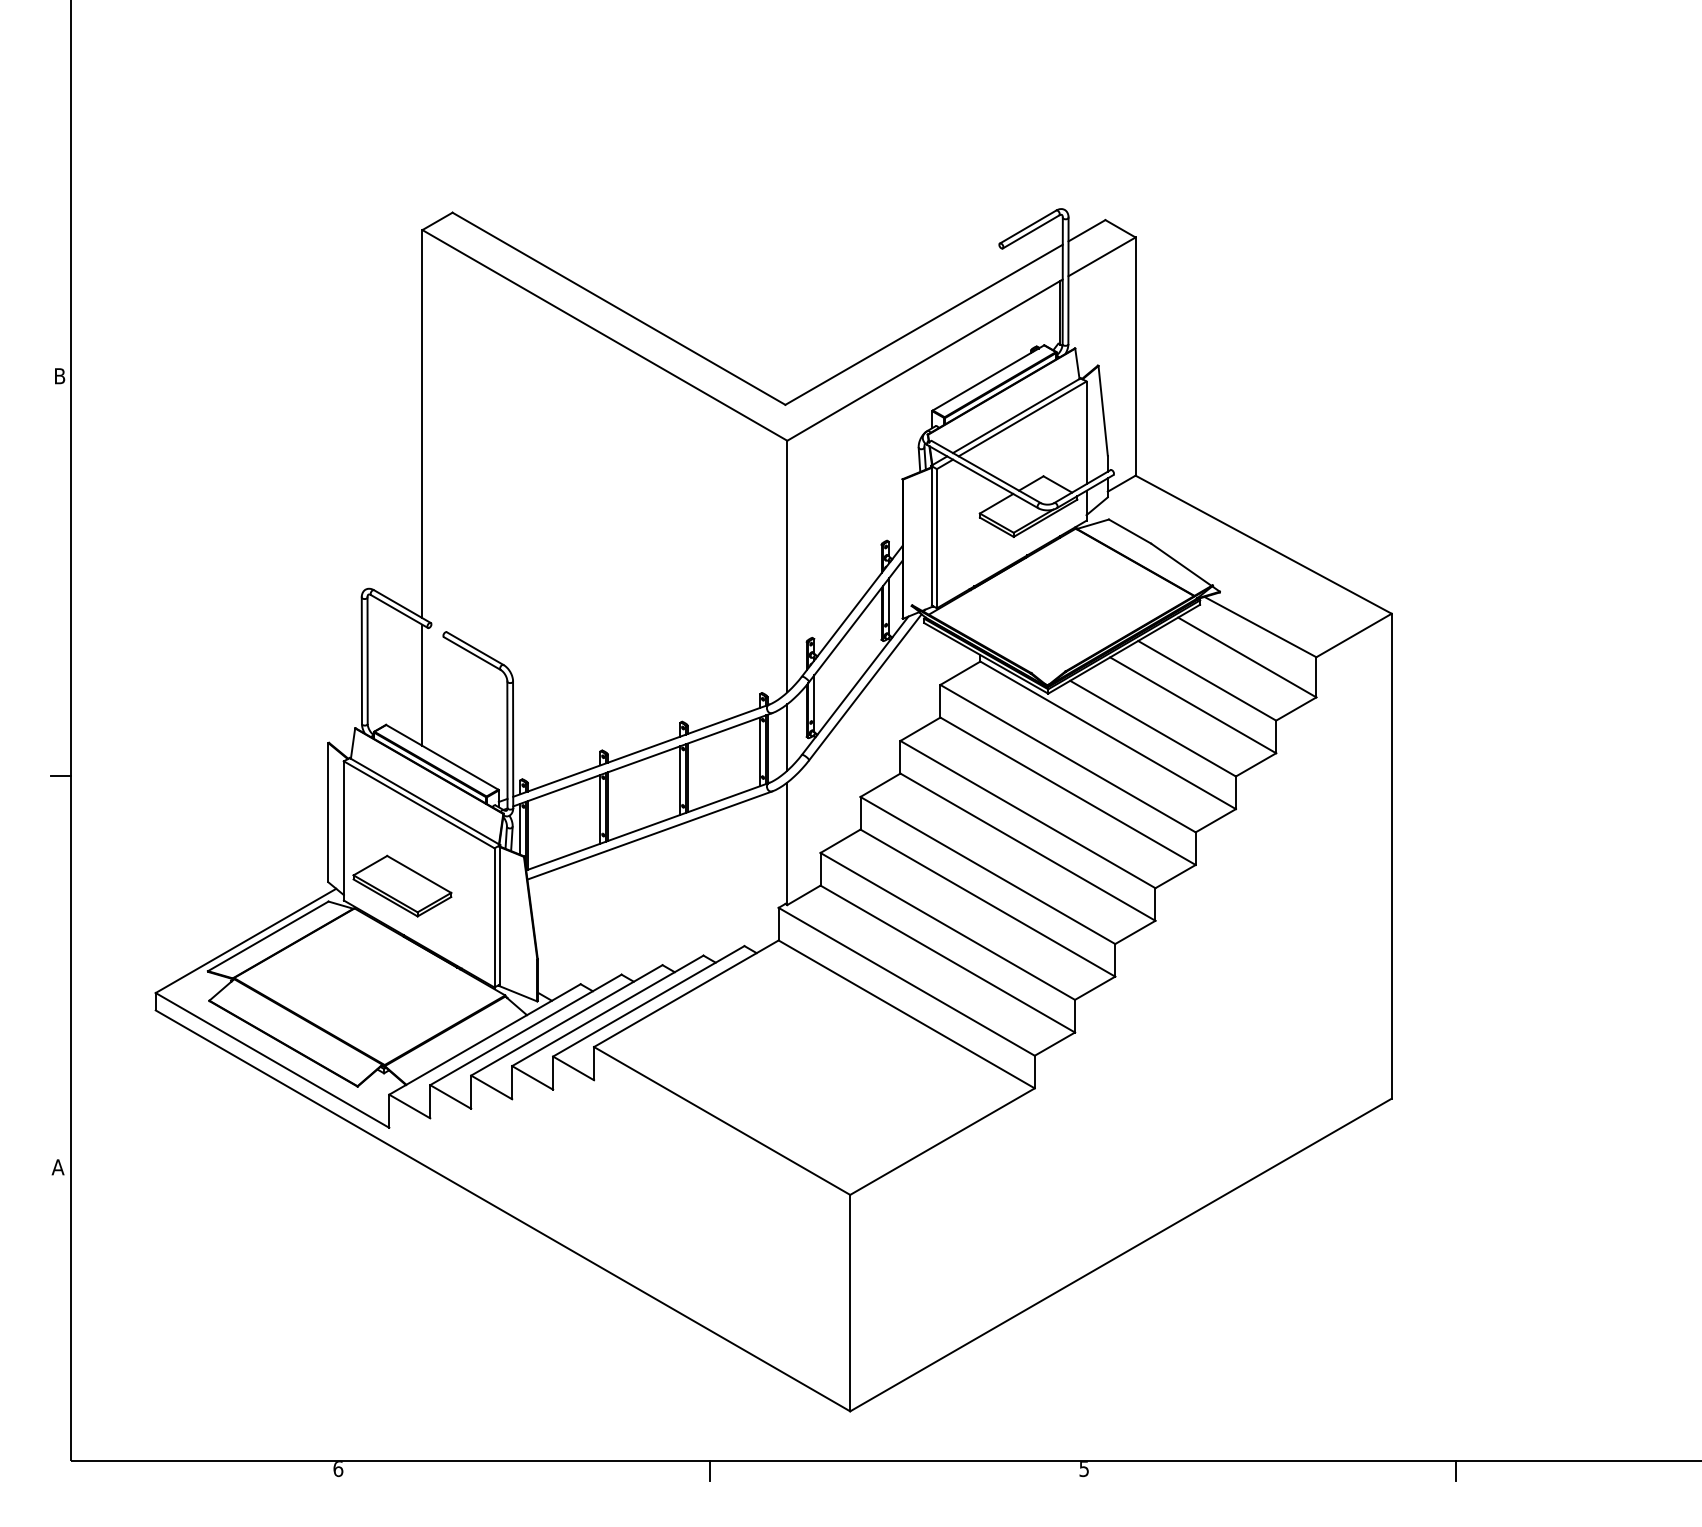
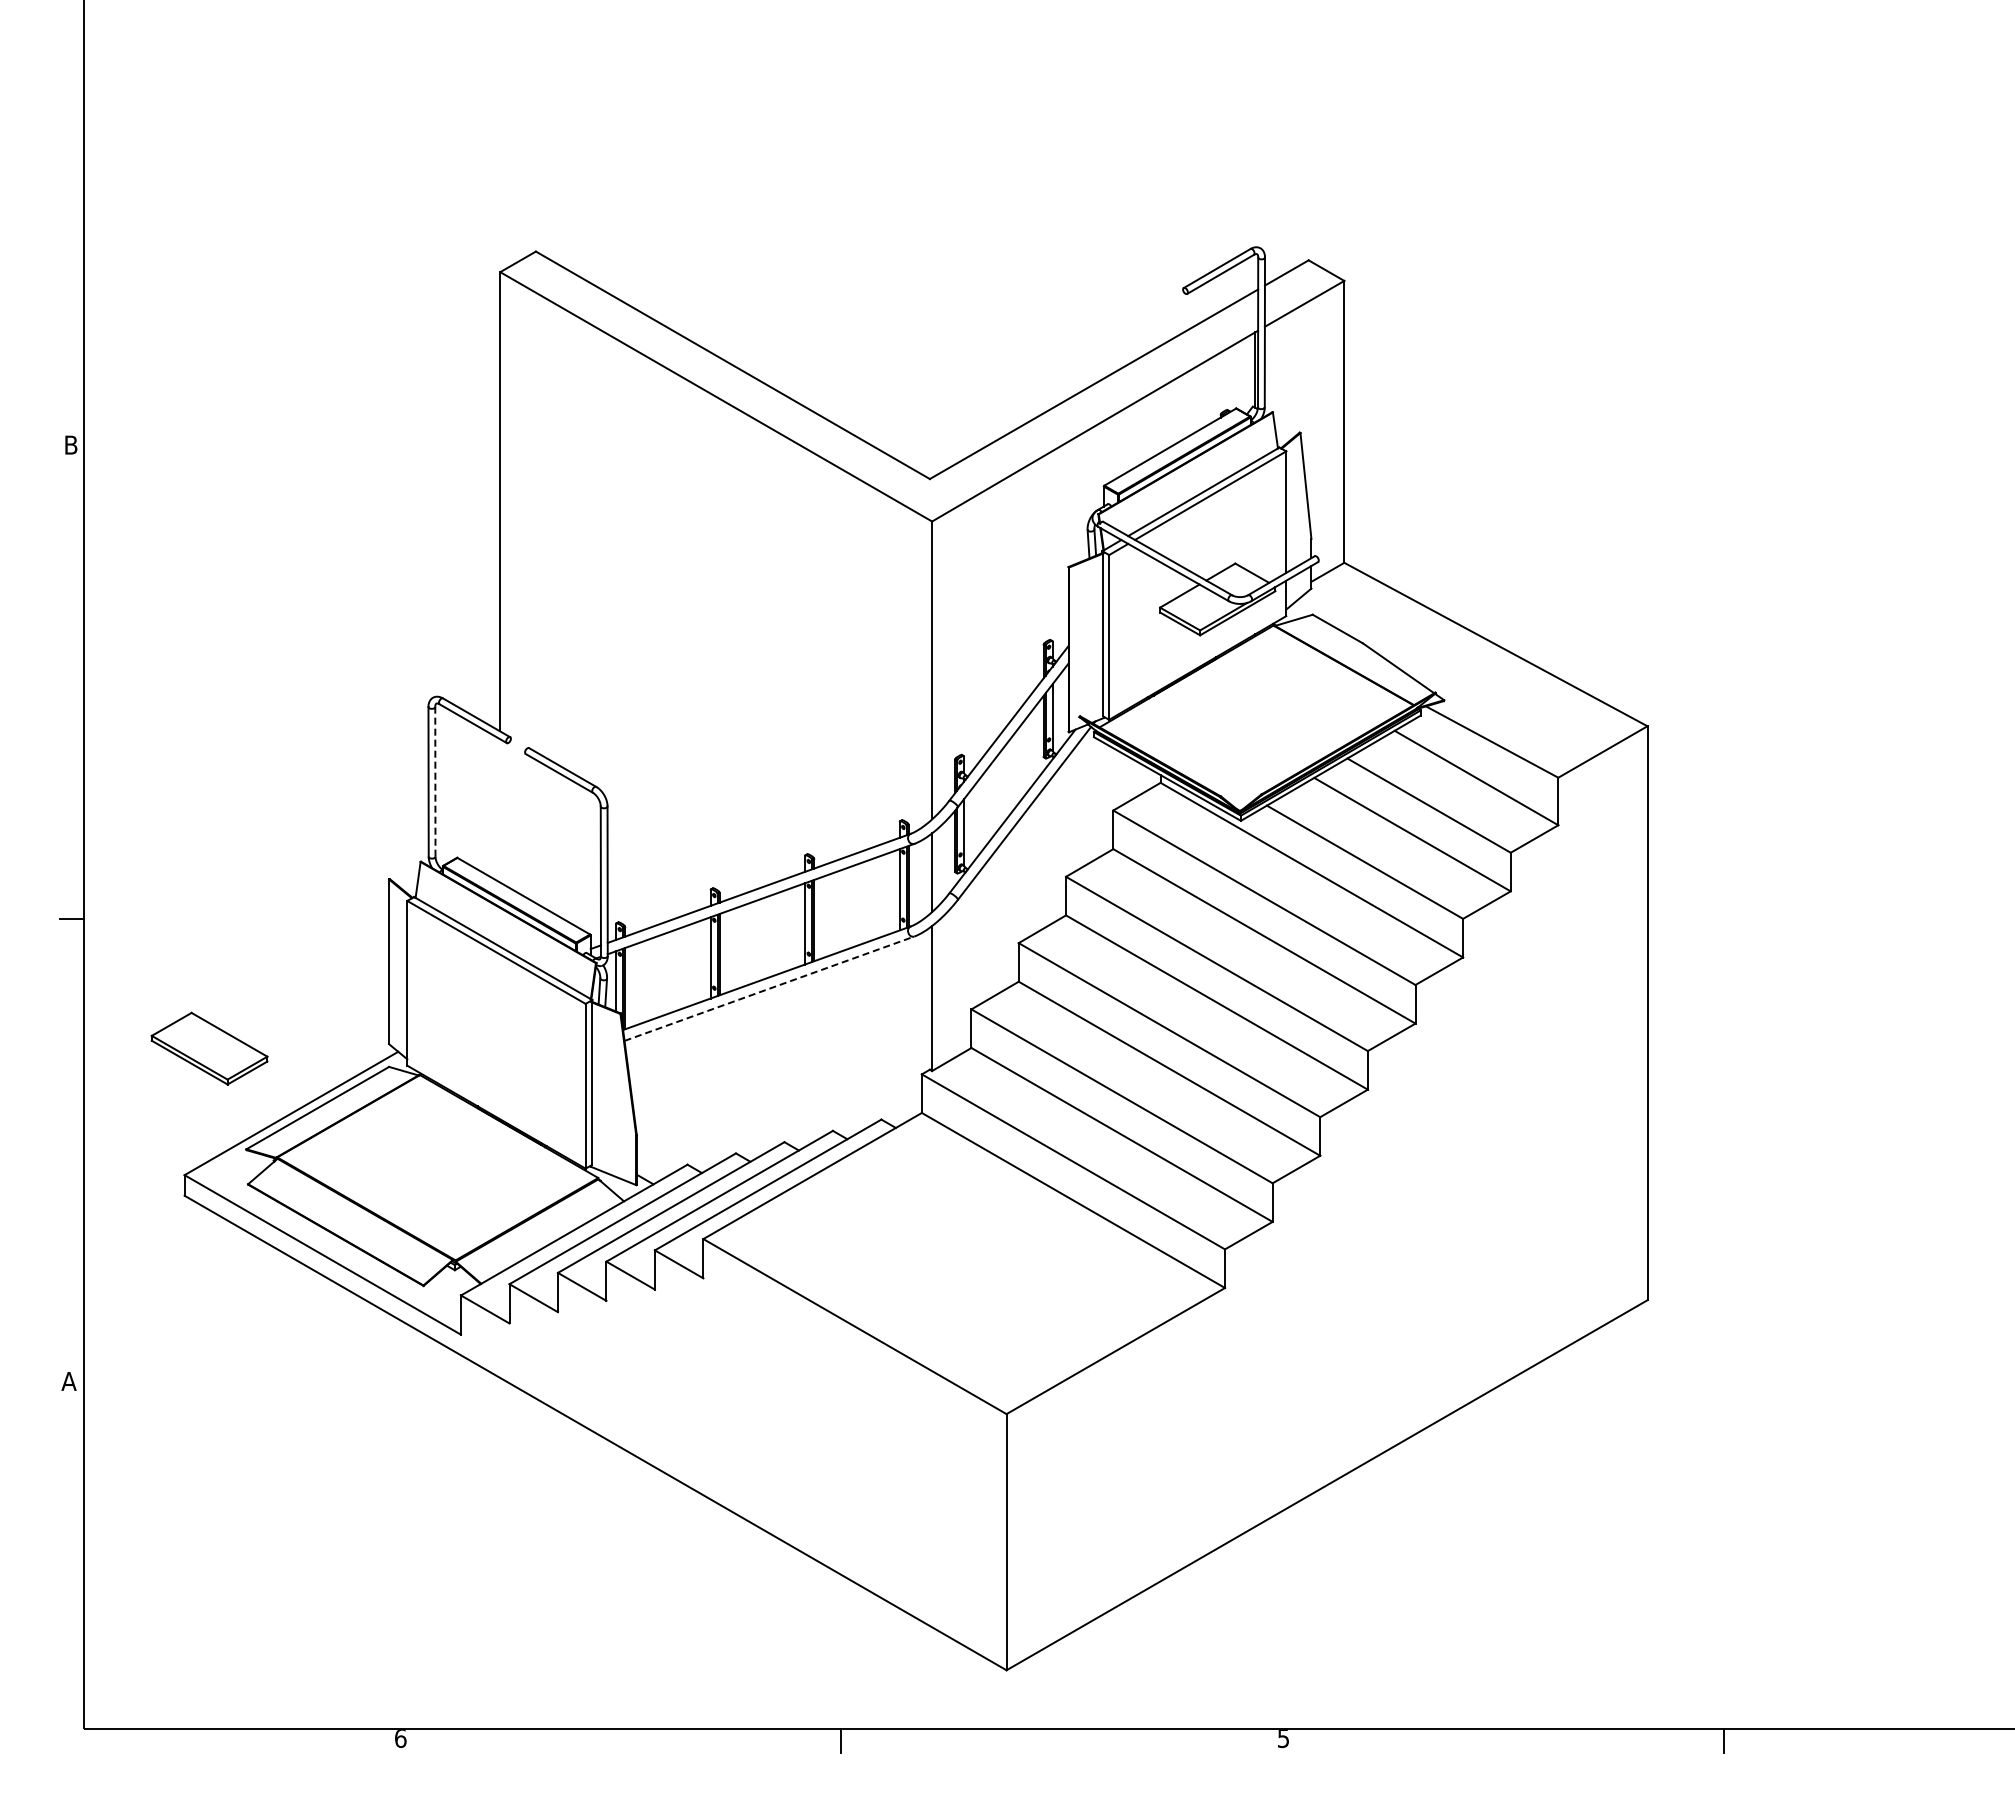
line: (367, 660) -> (435, 781), solid -> dashed
line: (422, 684) -> (500, 810), removed
line: (649, 835) -> (769, 988), solid -> dashed
part: (402, 886) -> (209, 1048), moved

